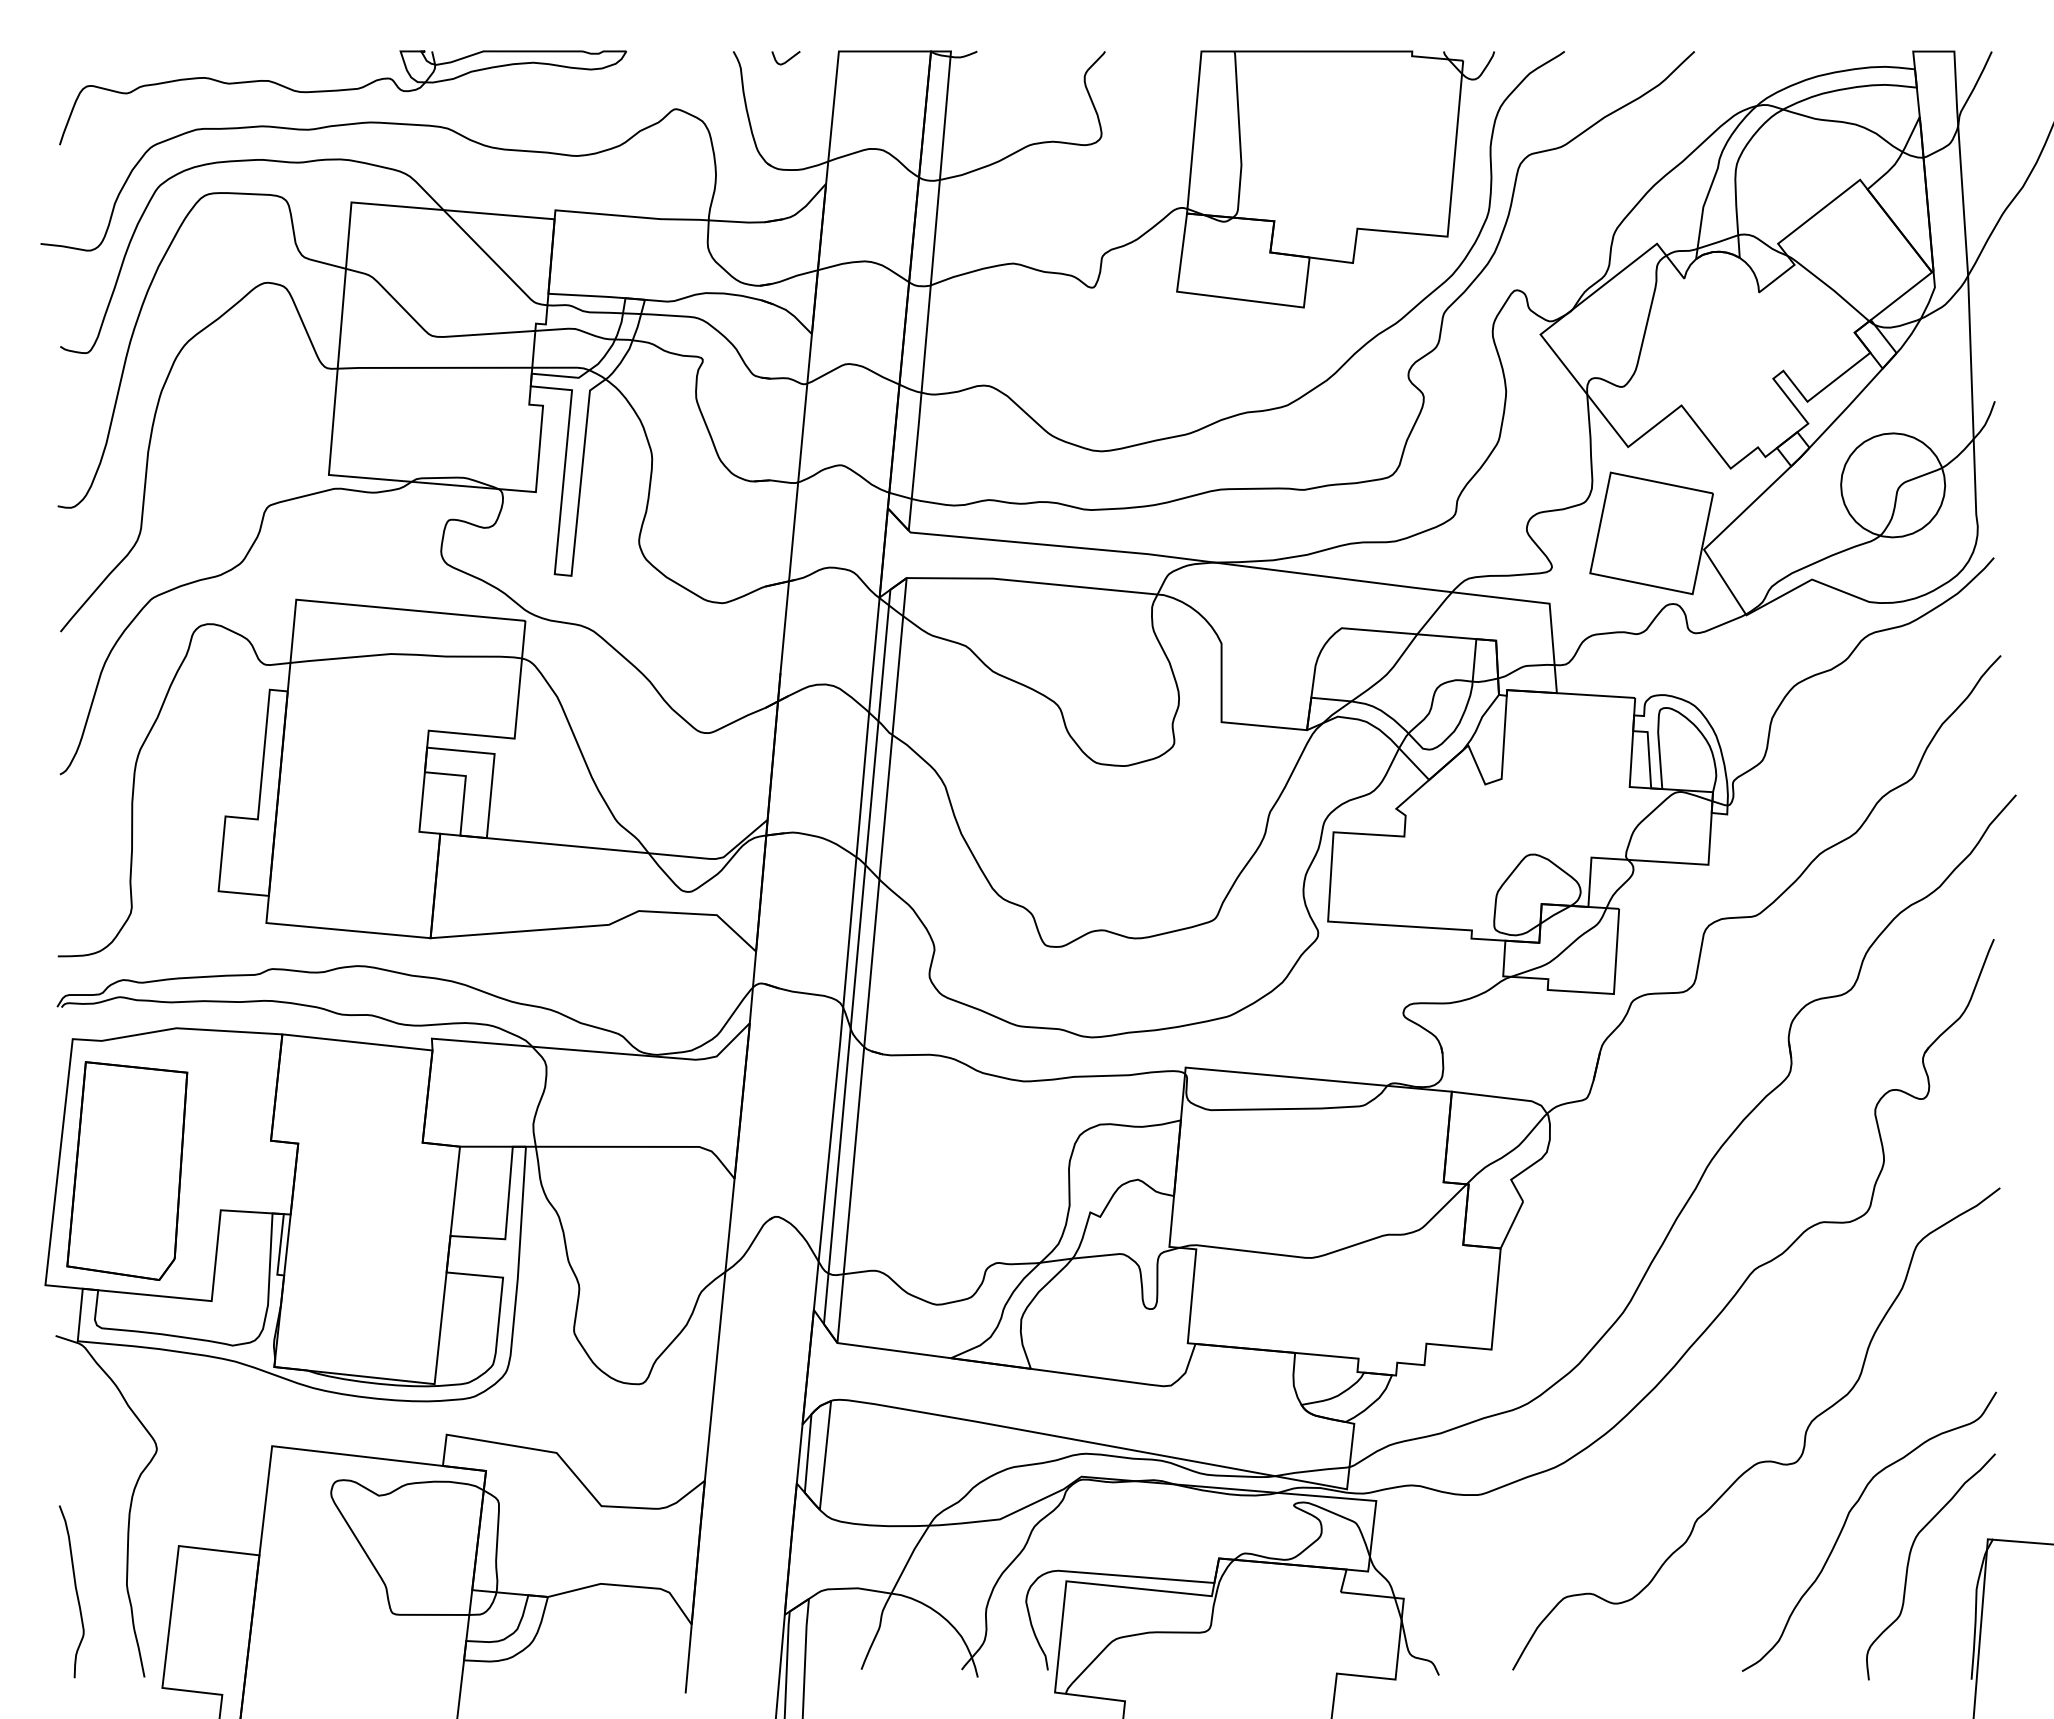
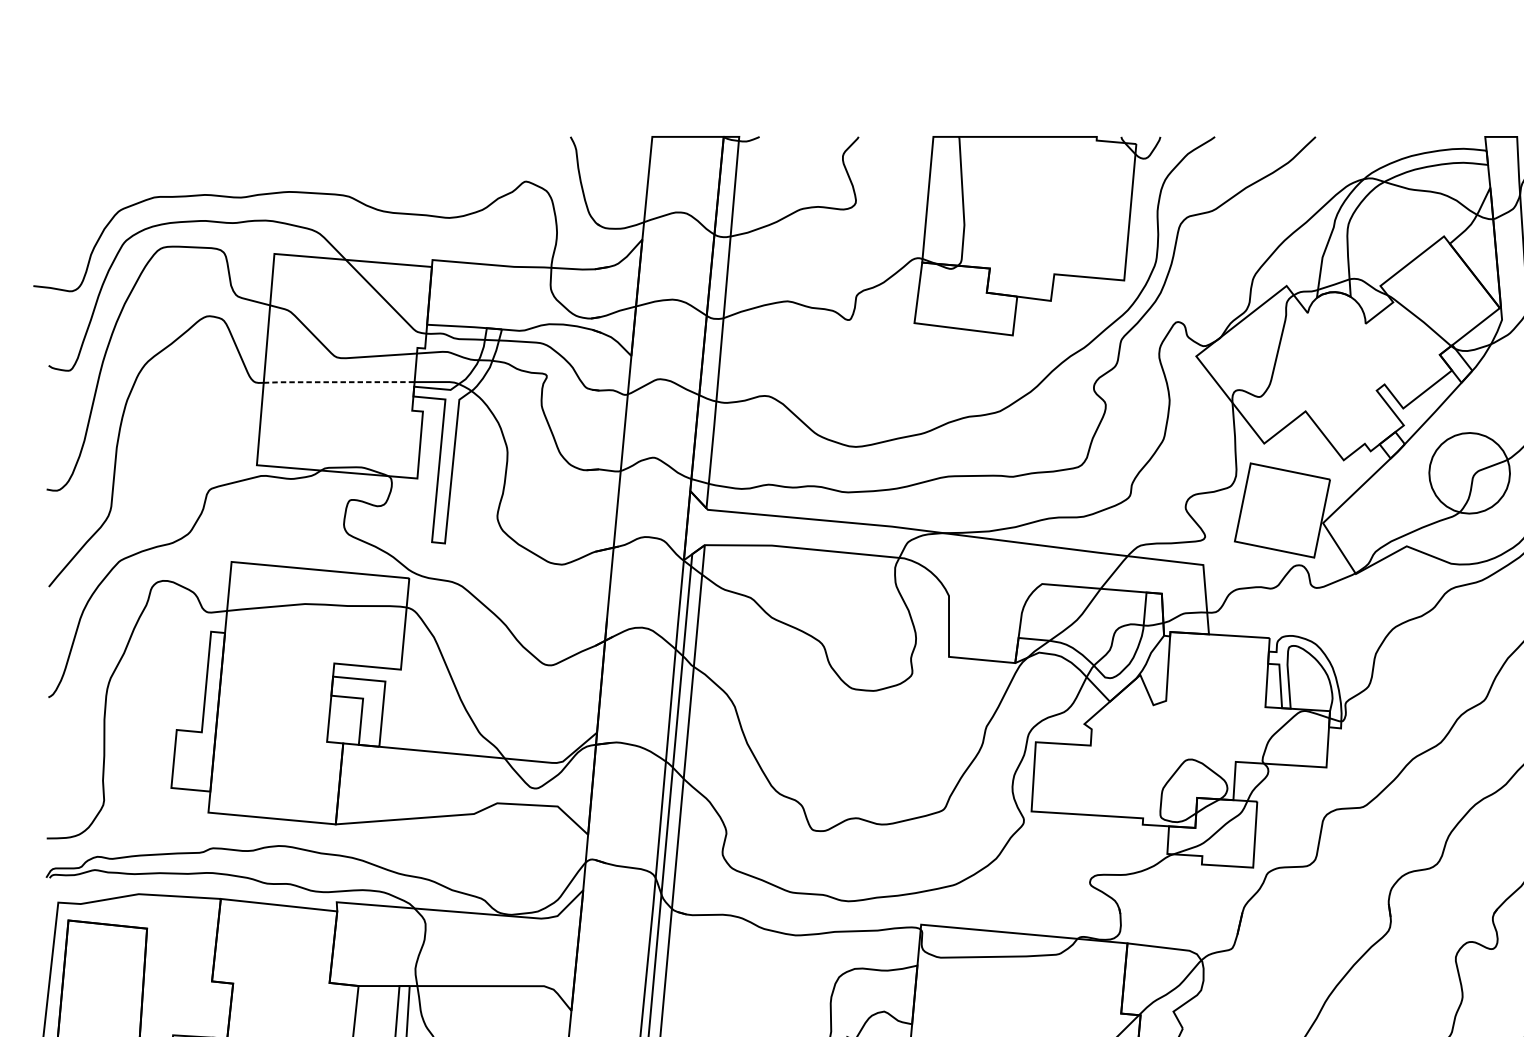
curve: (787, 59) -> (612, 143), removed
part: (341, 91) -> (266, 167), removed
line: (434, 367) -> (338, 381), solid -> dashed

